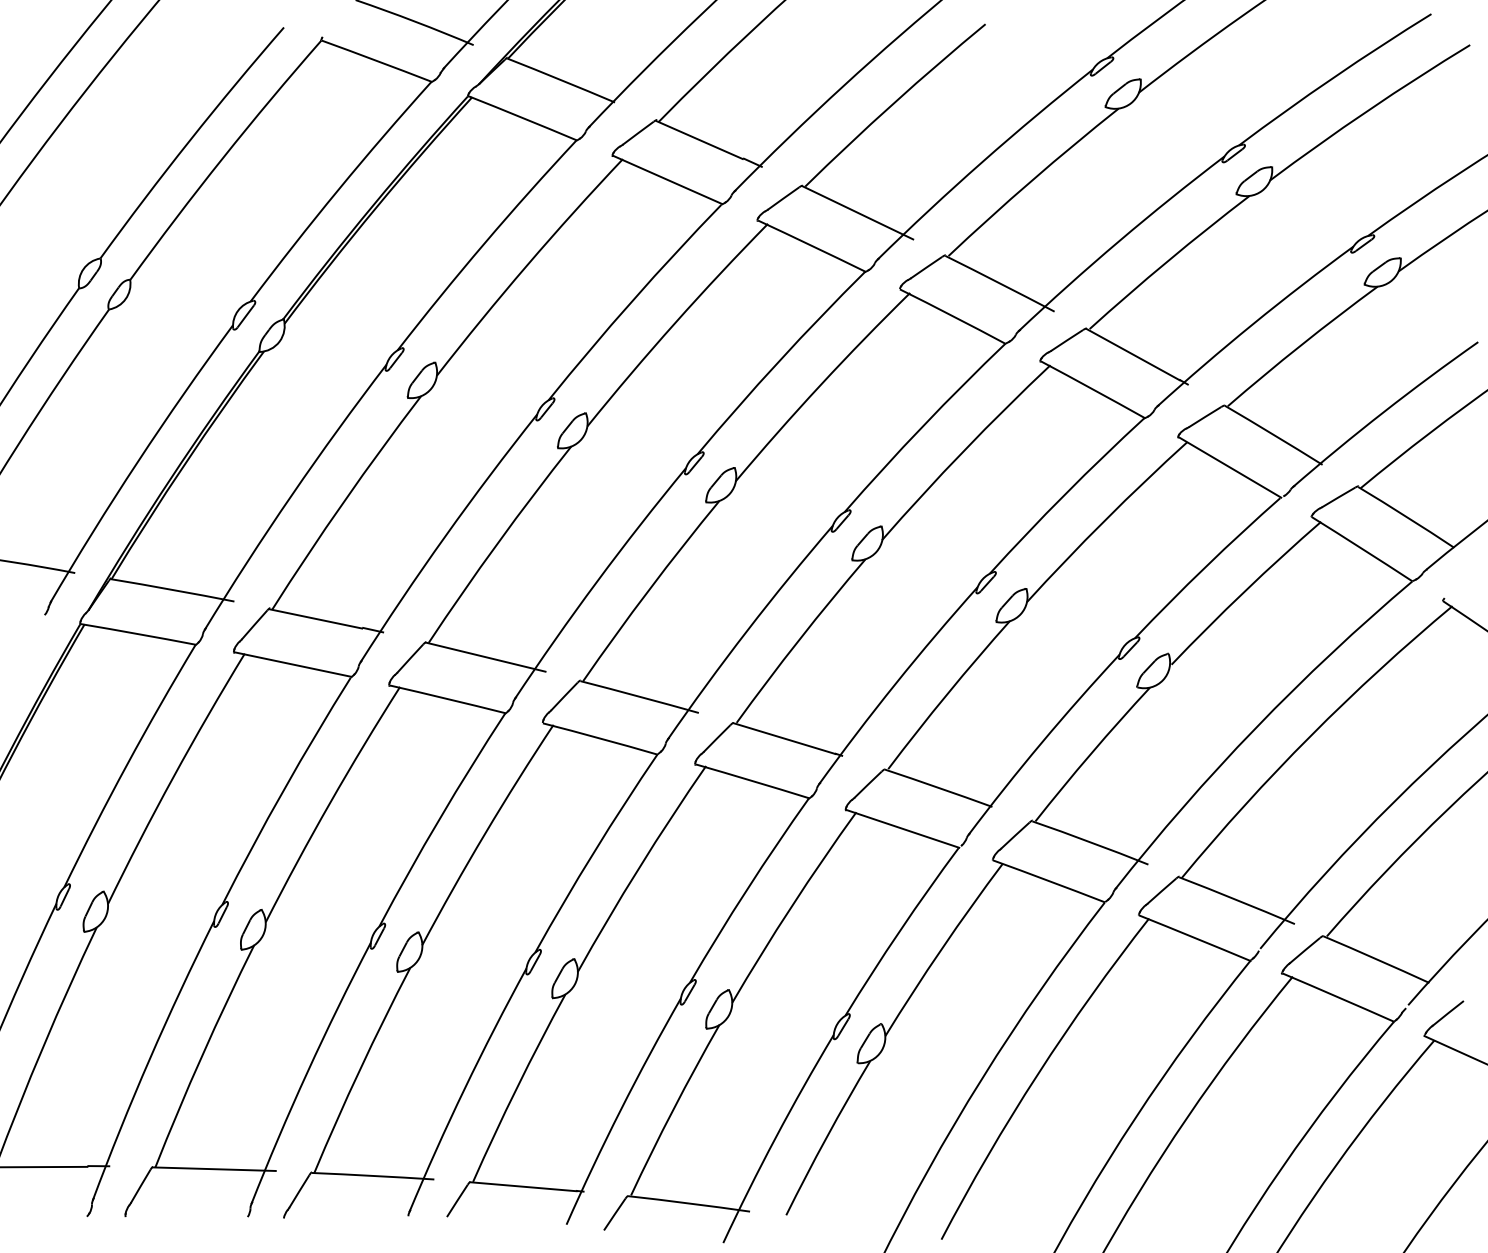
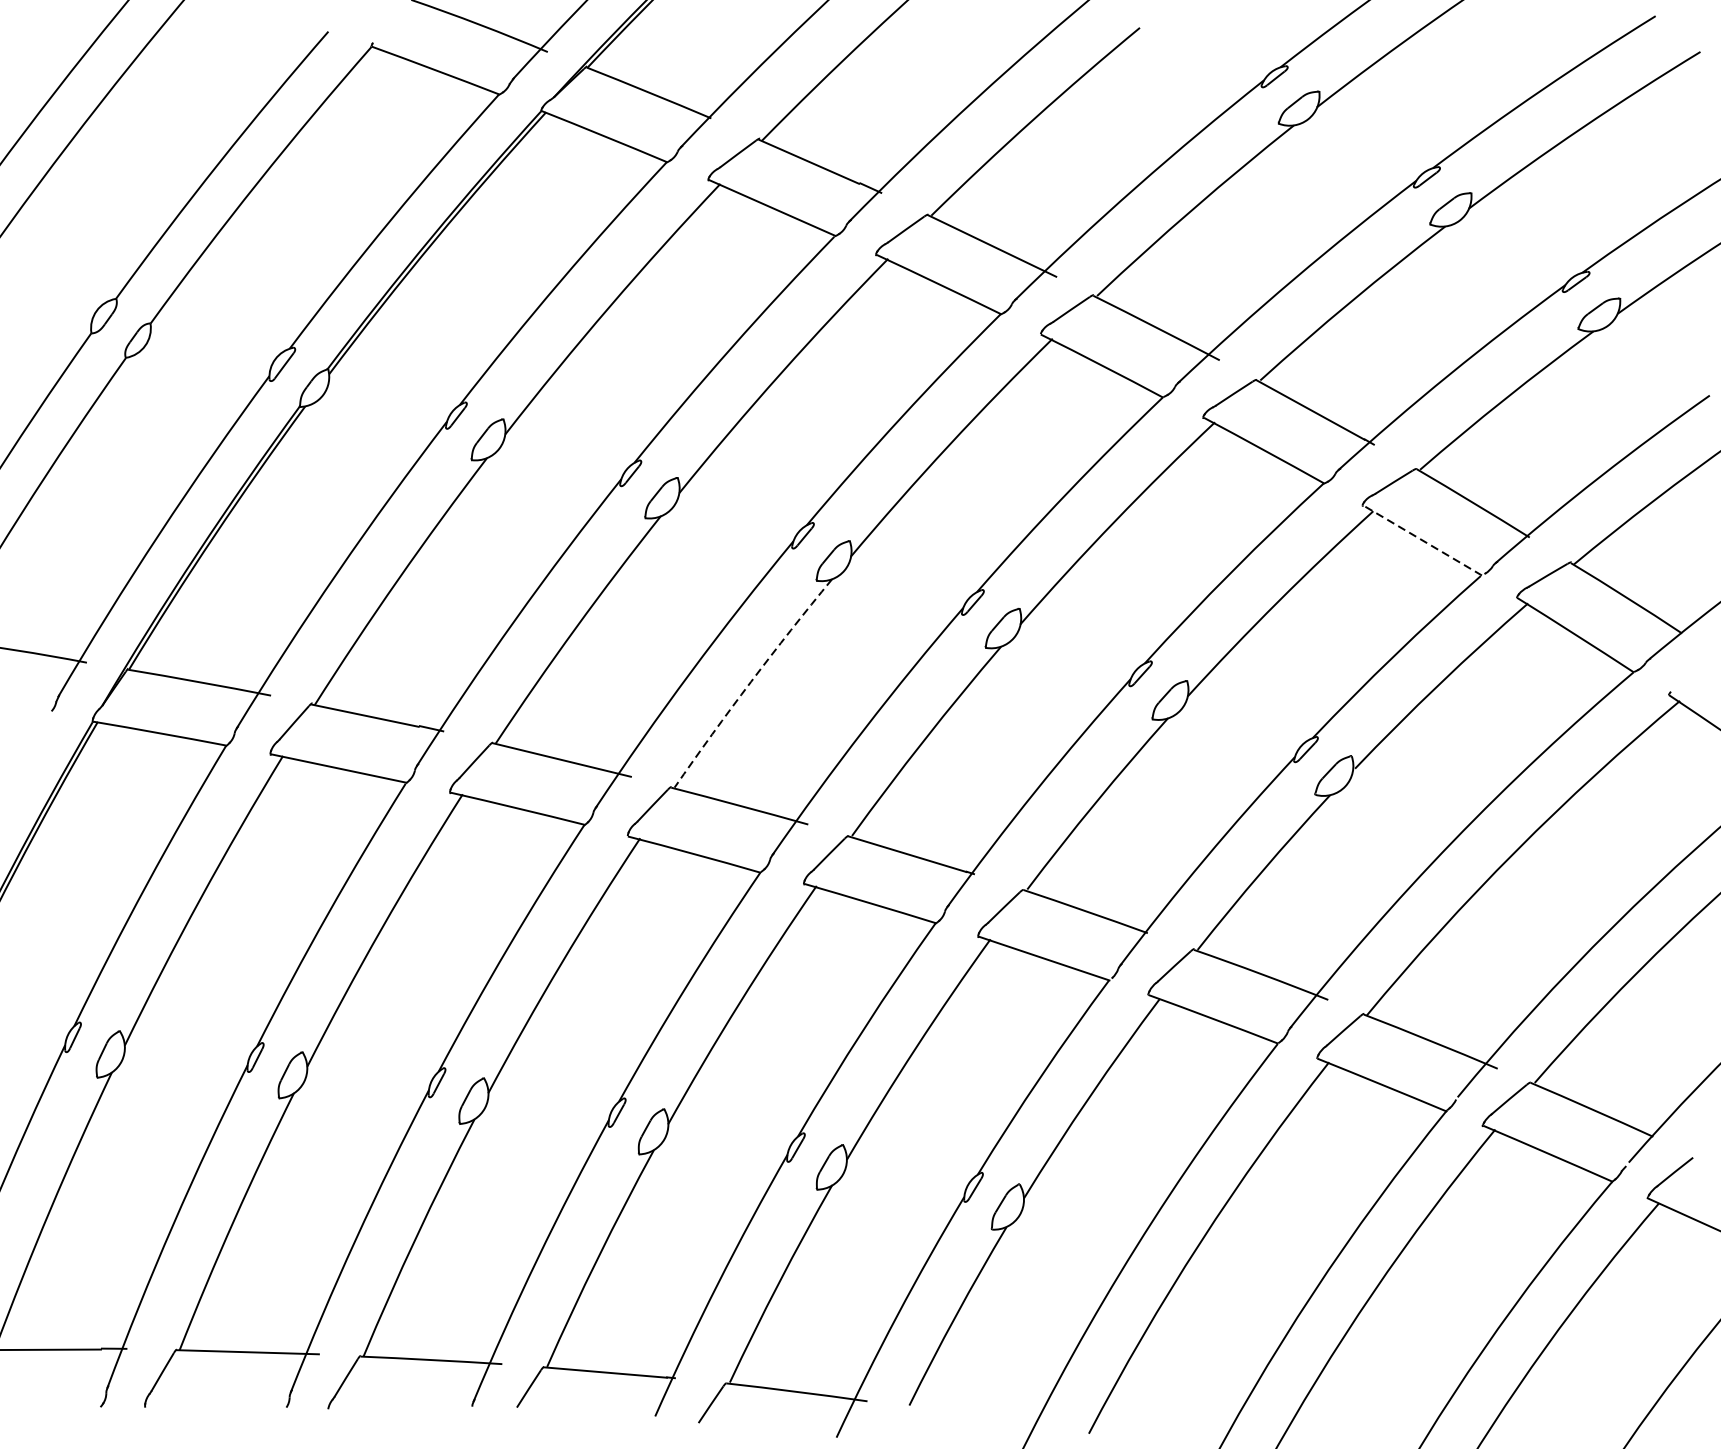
line: (1229, 467) -> (1422, 540), solid -> dashed
arc: (649, 589) -> (751, 681), solid -> dashed

